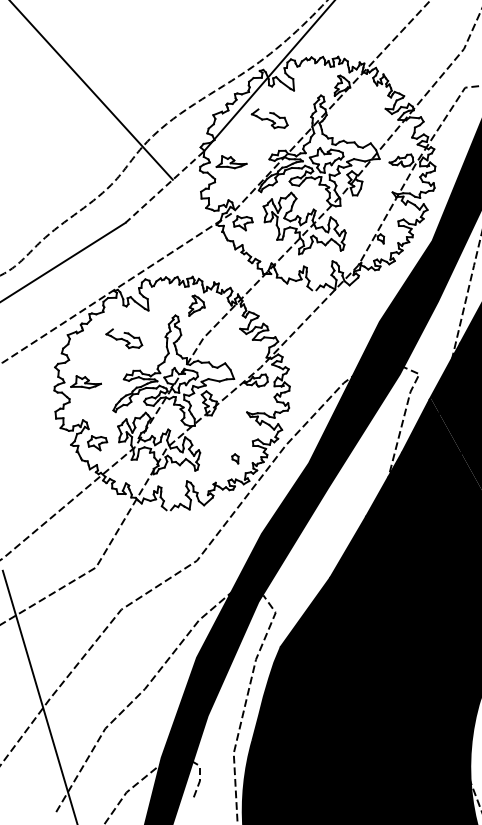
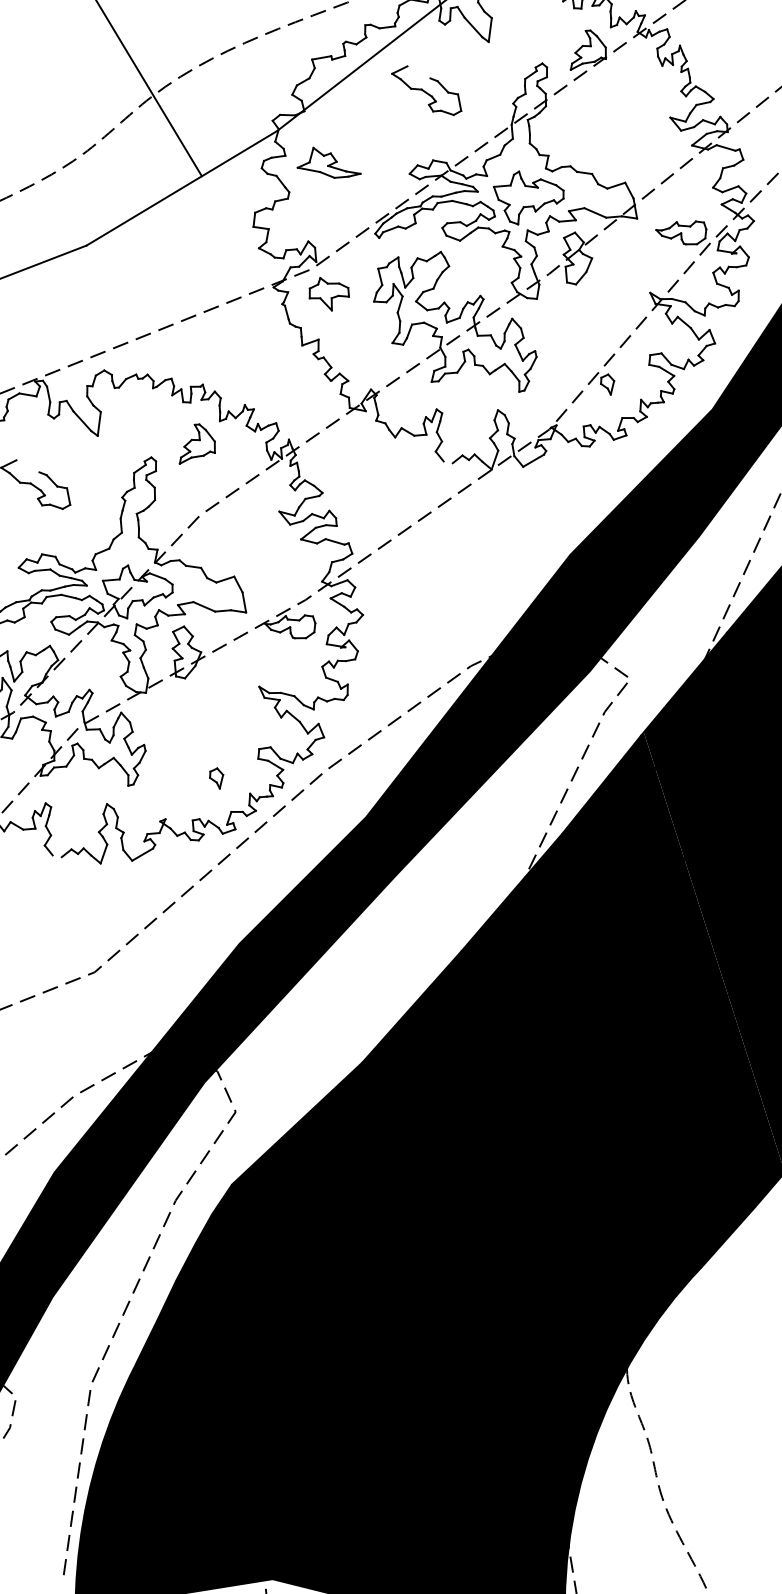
line: (164, 187) -> (181, 188), dashed -> solid

